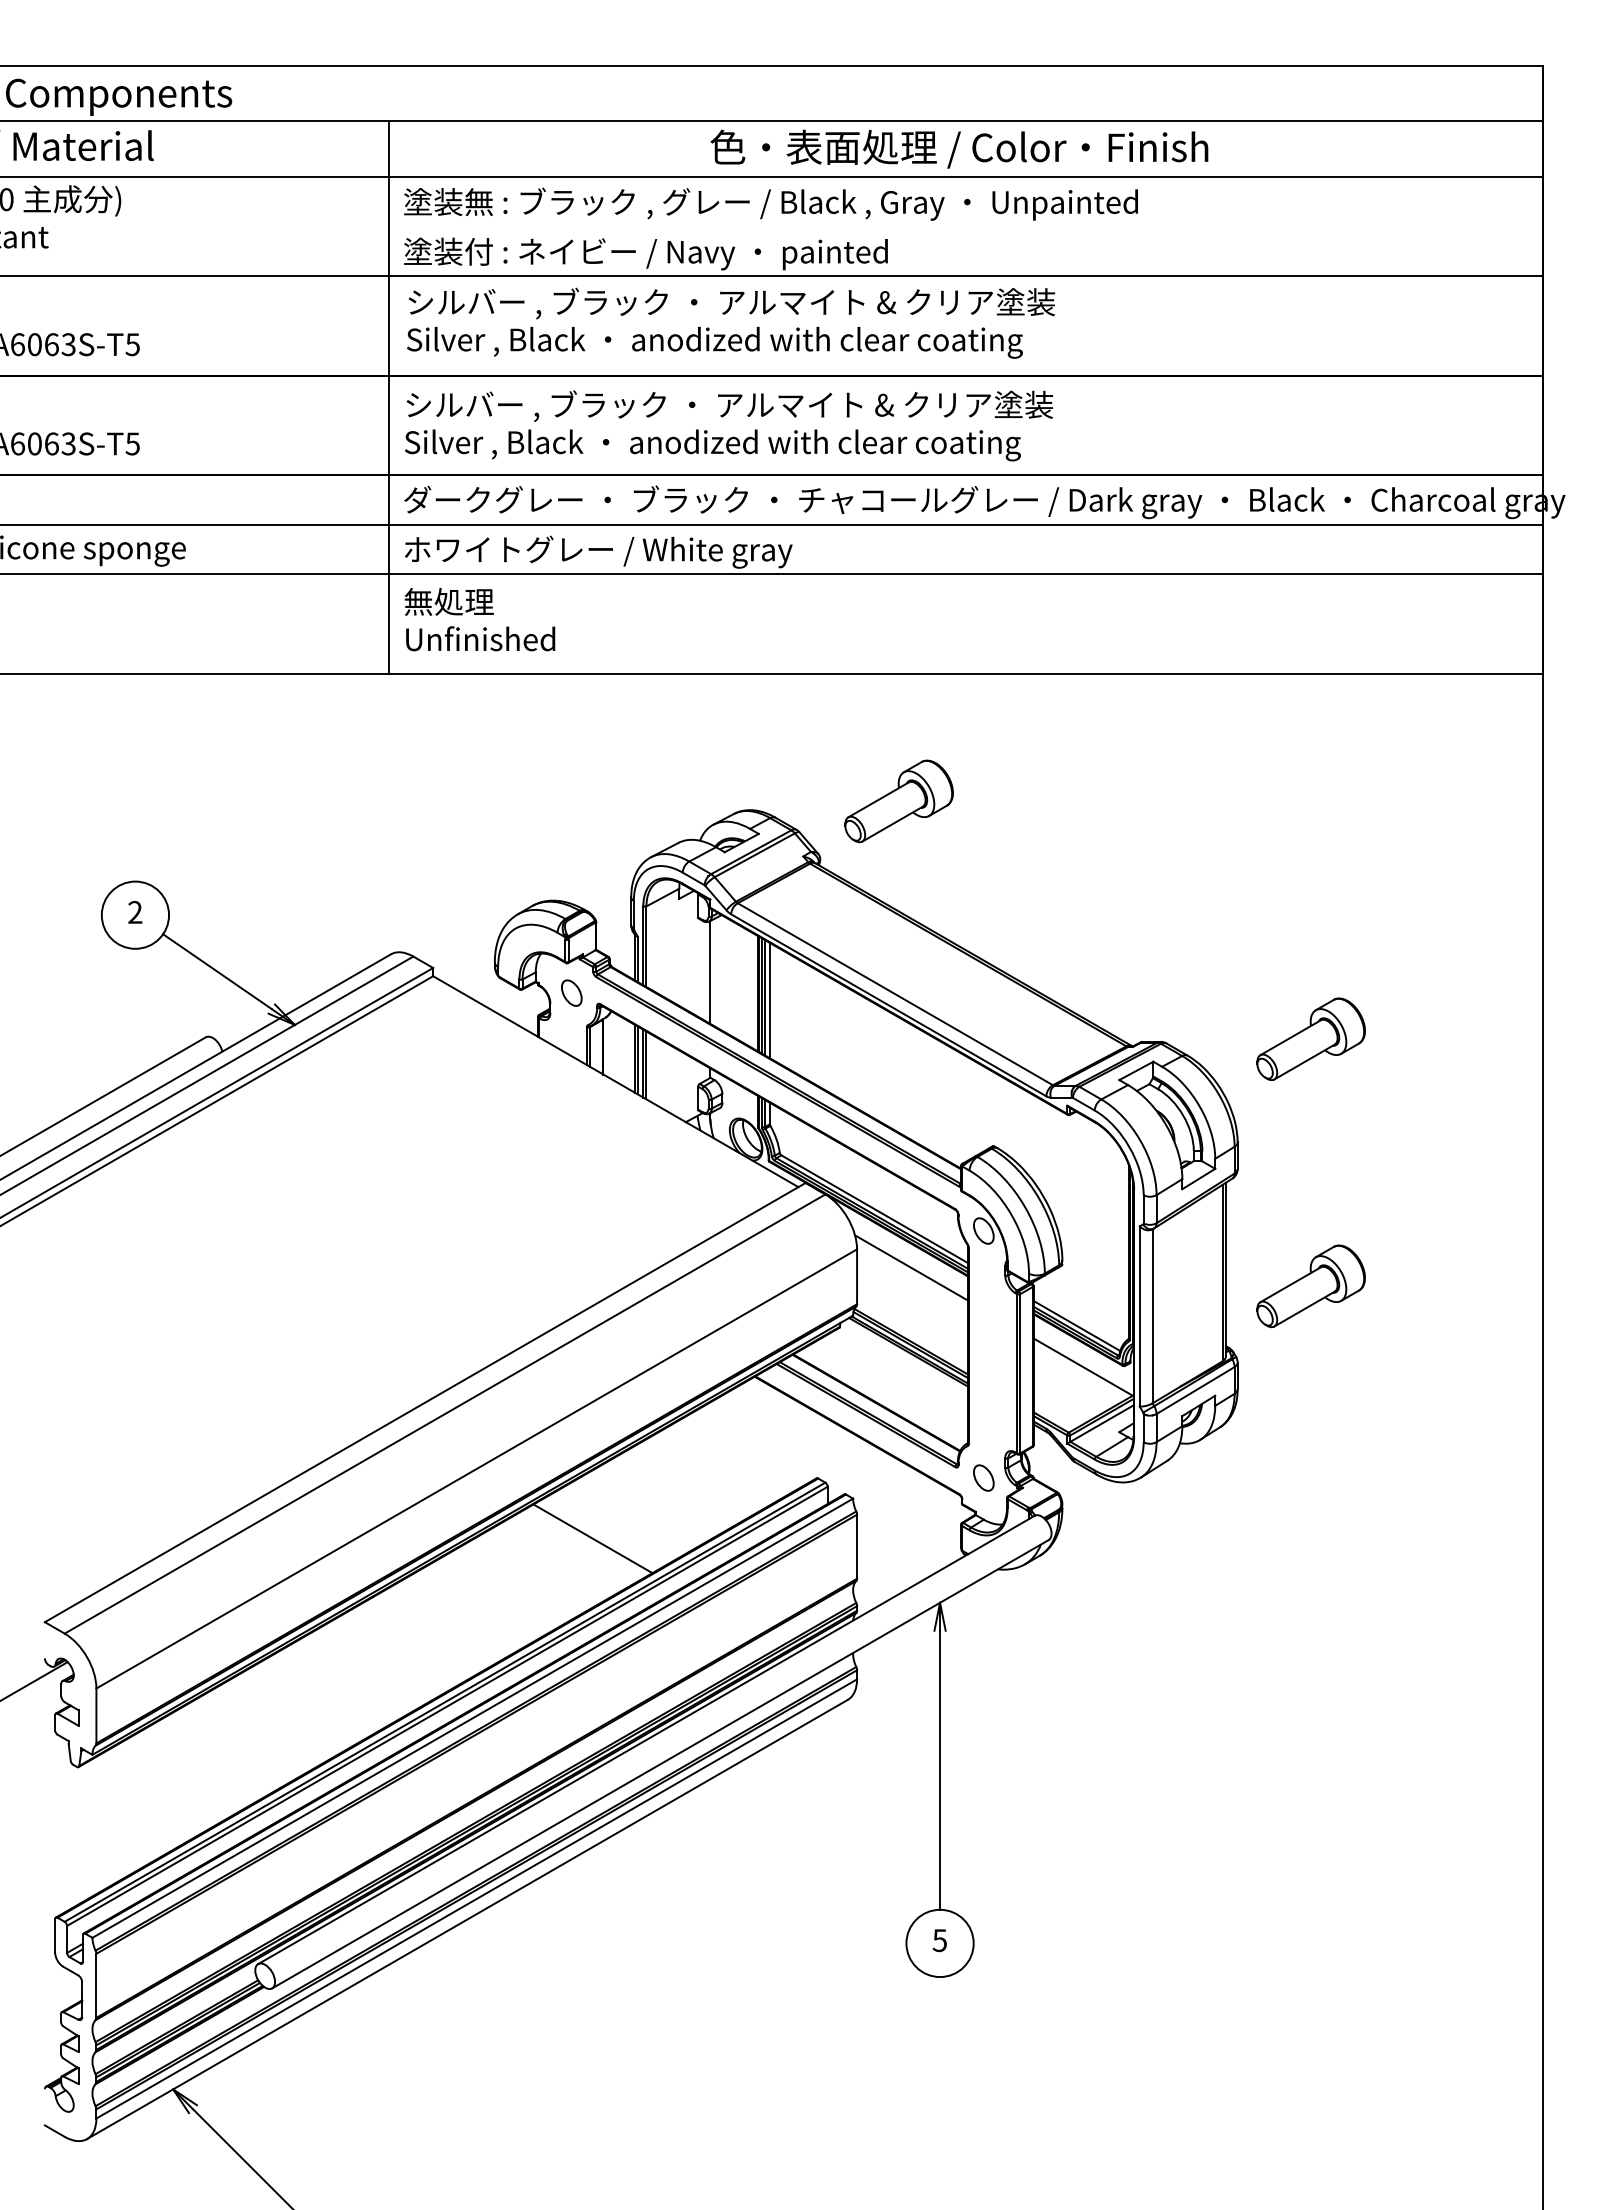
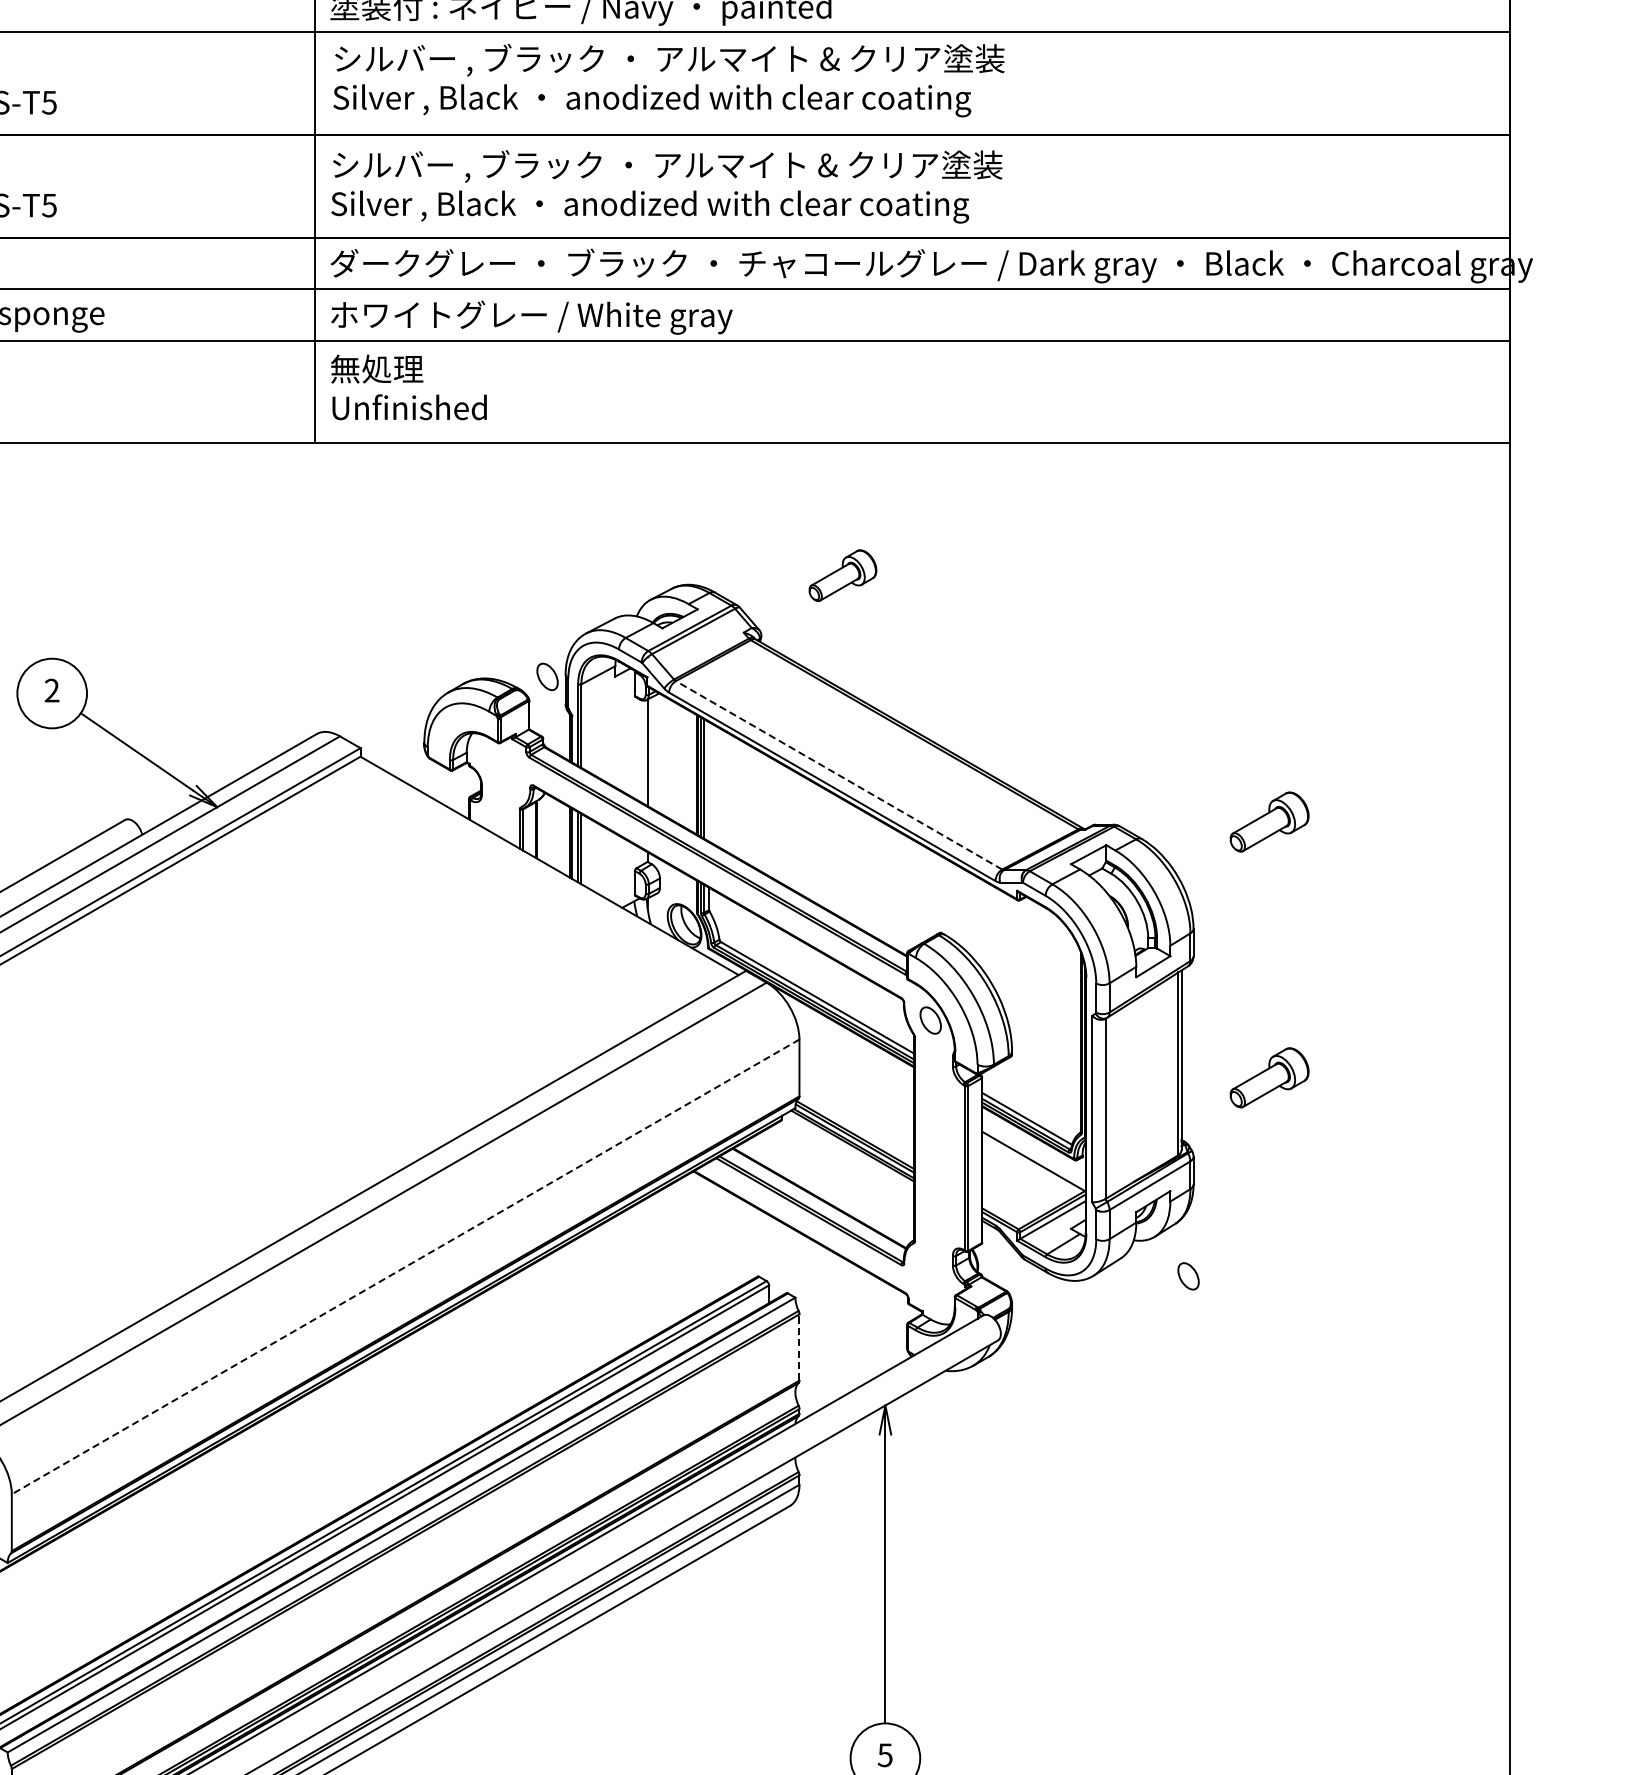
part: (898, 801) -> (842, 575), size x0.6
part: (571, 992) -> (547, 676), moved
line: (895, 994) -> (839, 775), solid -> dashed
line: (769, 1000) -> (708, 781), removed
part: (1310, 1039) -> (1268, 822), size x0.7
line: (911, 1267) -> (855, 1058), removed
part: (1310, 1286) -> (1268, 1078), size x0.7
line: (476, 1469) -> (405, 1267), solid -> dashed
part: (983, 1477) -> (1188, 1275), moved
line: (592, 1538) -> (525, 1338), removed
line: (857, 1546) -> (799, 1347), solid -> dashed

